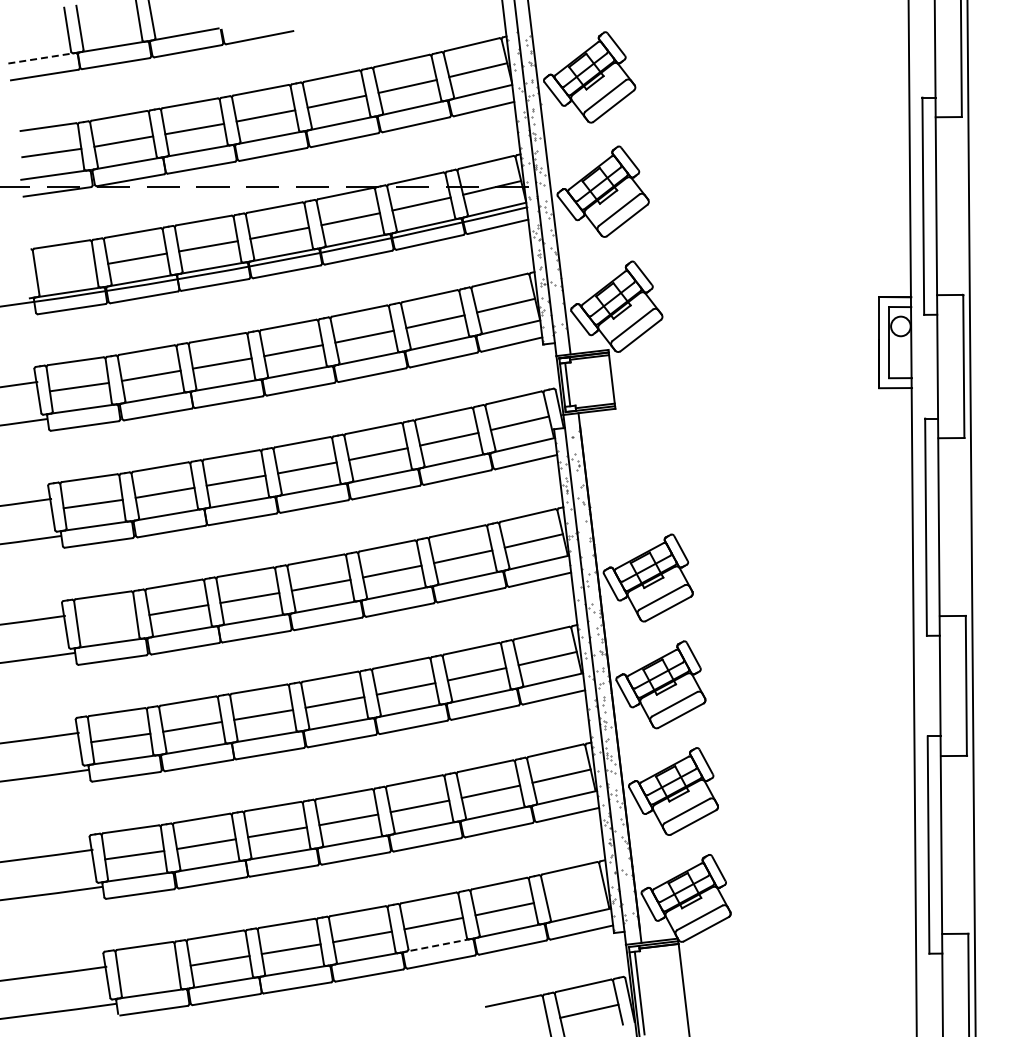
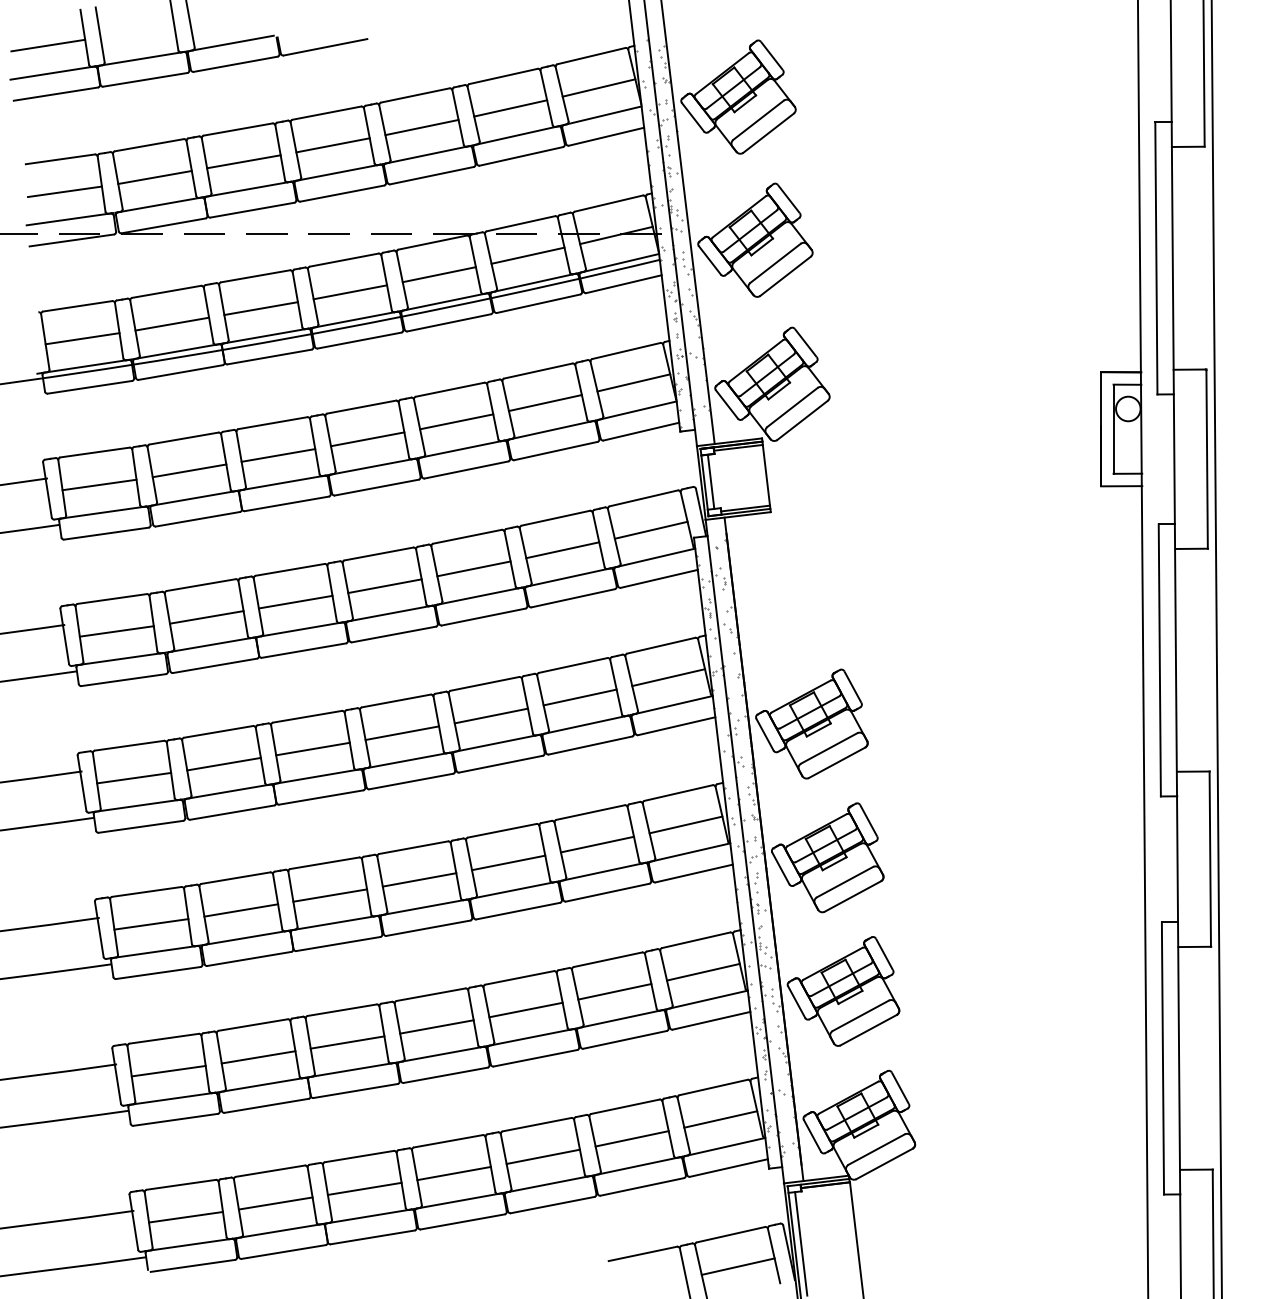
line: (38, 35) -> (48, 44), added
line: (42, 58) -> (53, 73), dashed -> solid
line: (65, 269) -> (82, 337), added
line: (106, 621) -> (133, 778), added
line: (575, 893) -> (720, 1119), added
line: (437, 945) -> (547, 1184), dashed -> solid
line: (148, 971) -> (186, 1216), added

